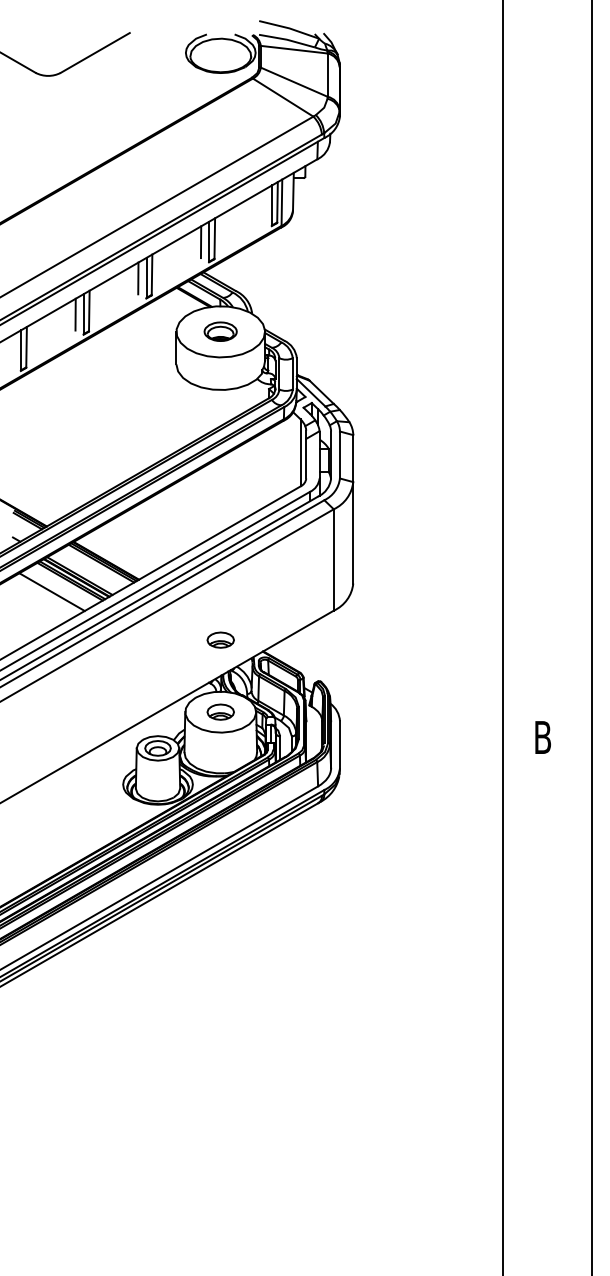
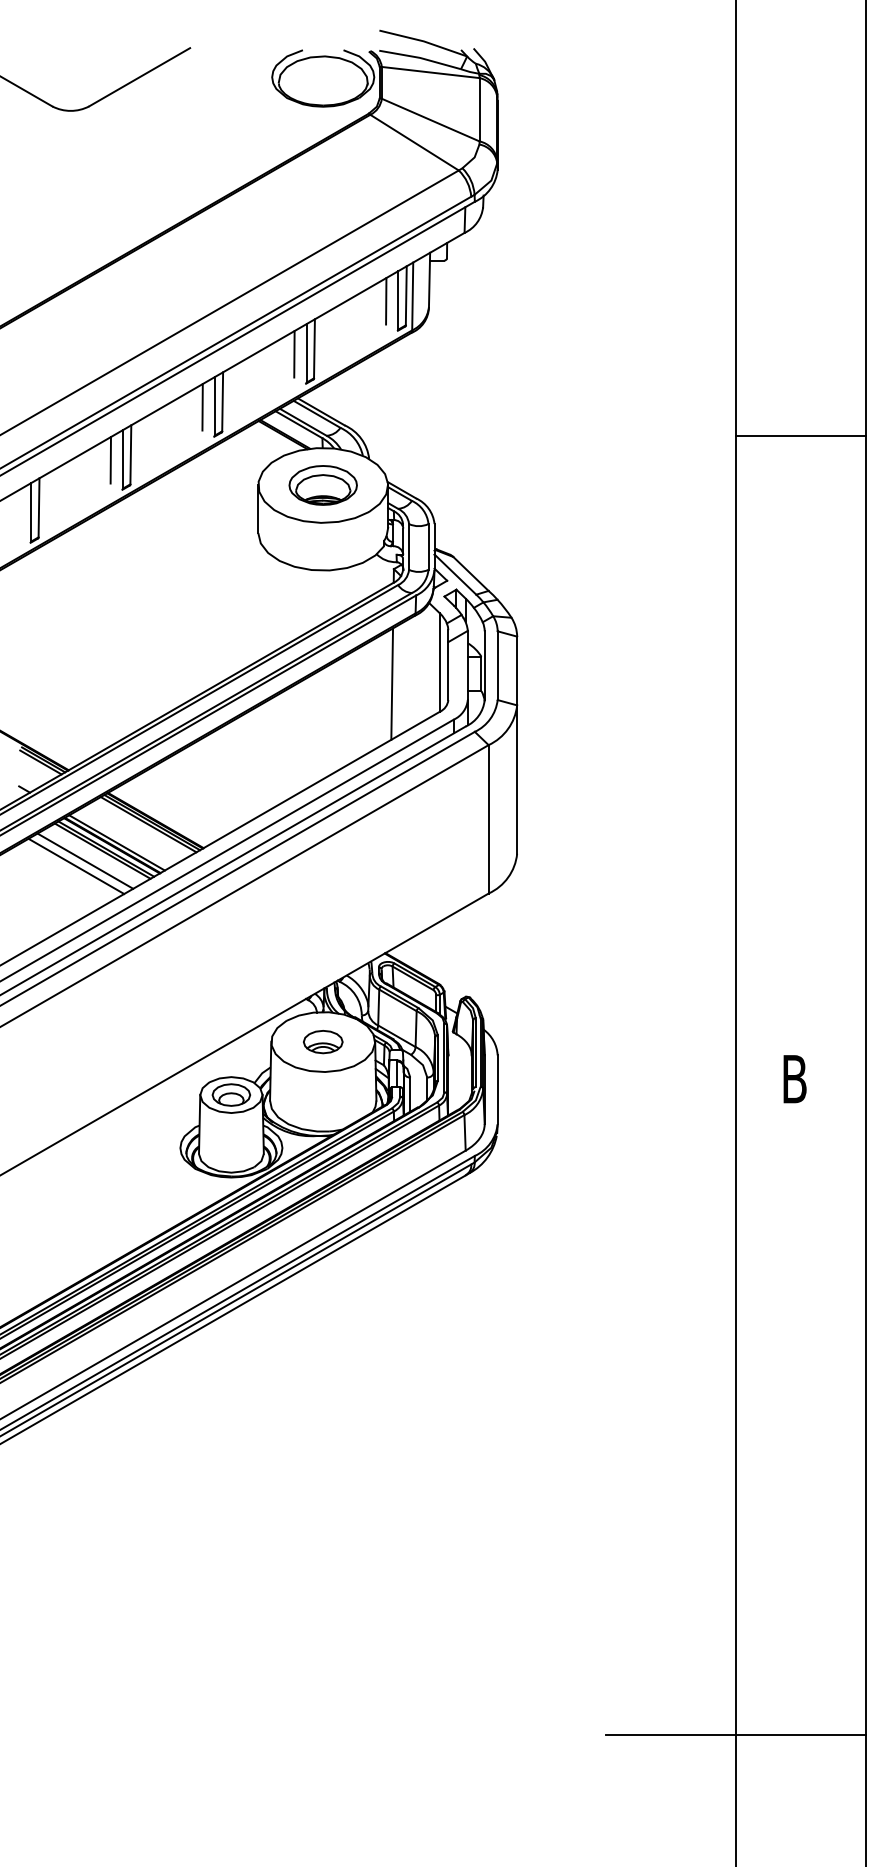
line: (263, 205) -> (385, 300), added
line: (546, 298) -> (799, 436), added
part: (220, 331) -> (322, 484), size x1.43
line: (267, 467) -> (391, 683), added
line: (57, 588) -> (84, 861), added
part: (220, 639) -> (322, 935), removed
line: (502, 1185) -> (735, 1734), added

